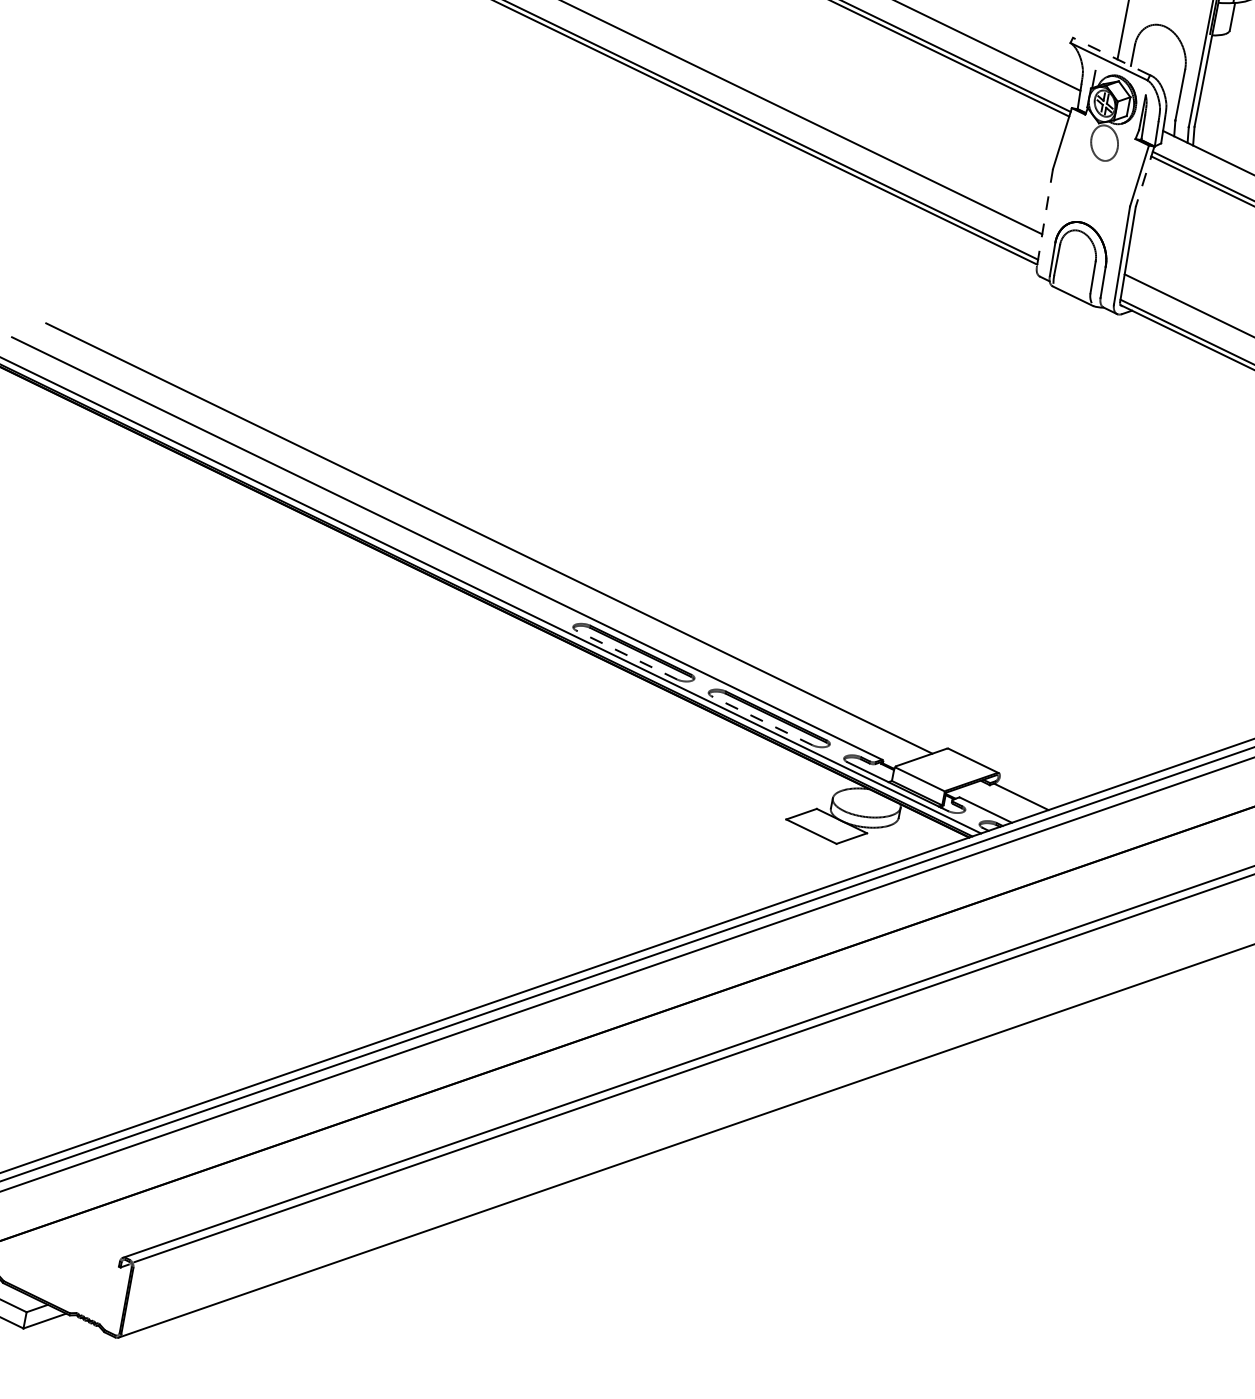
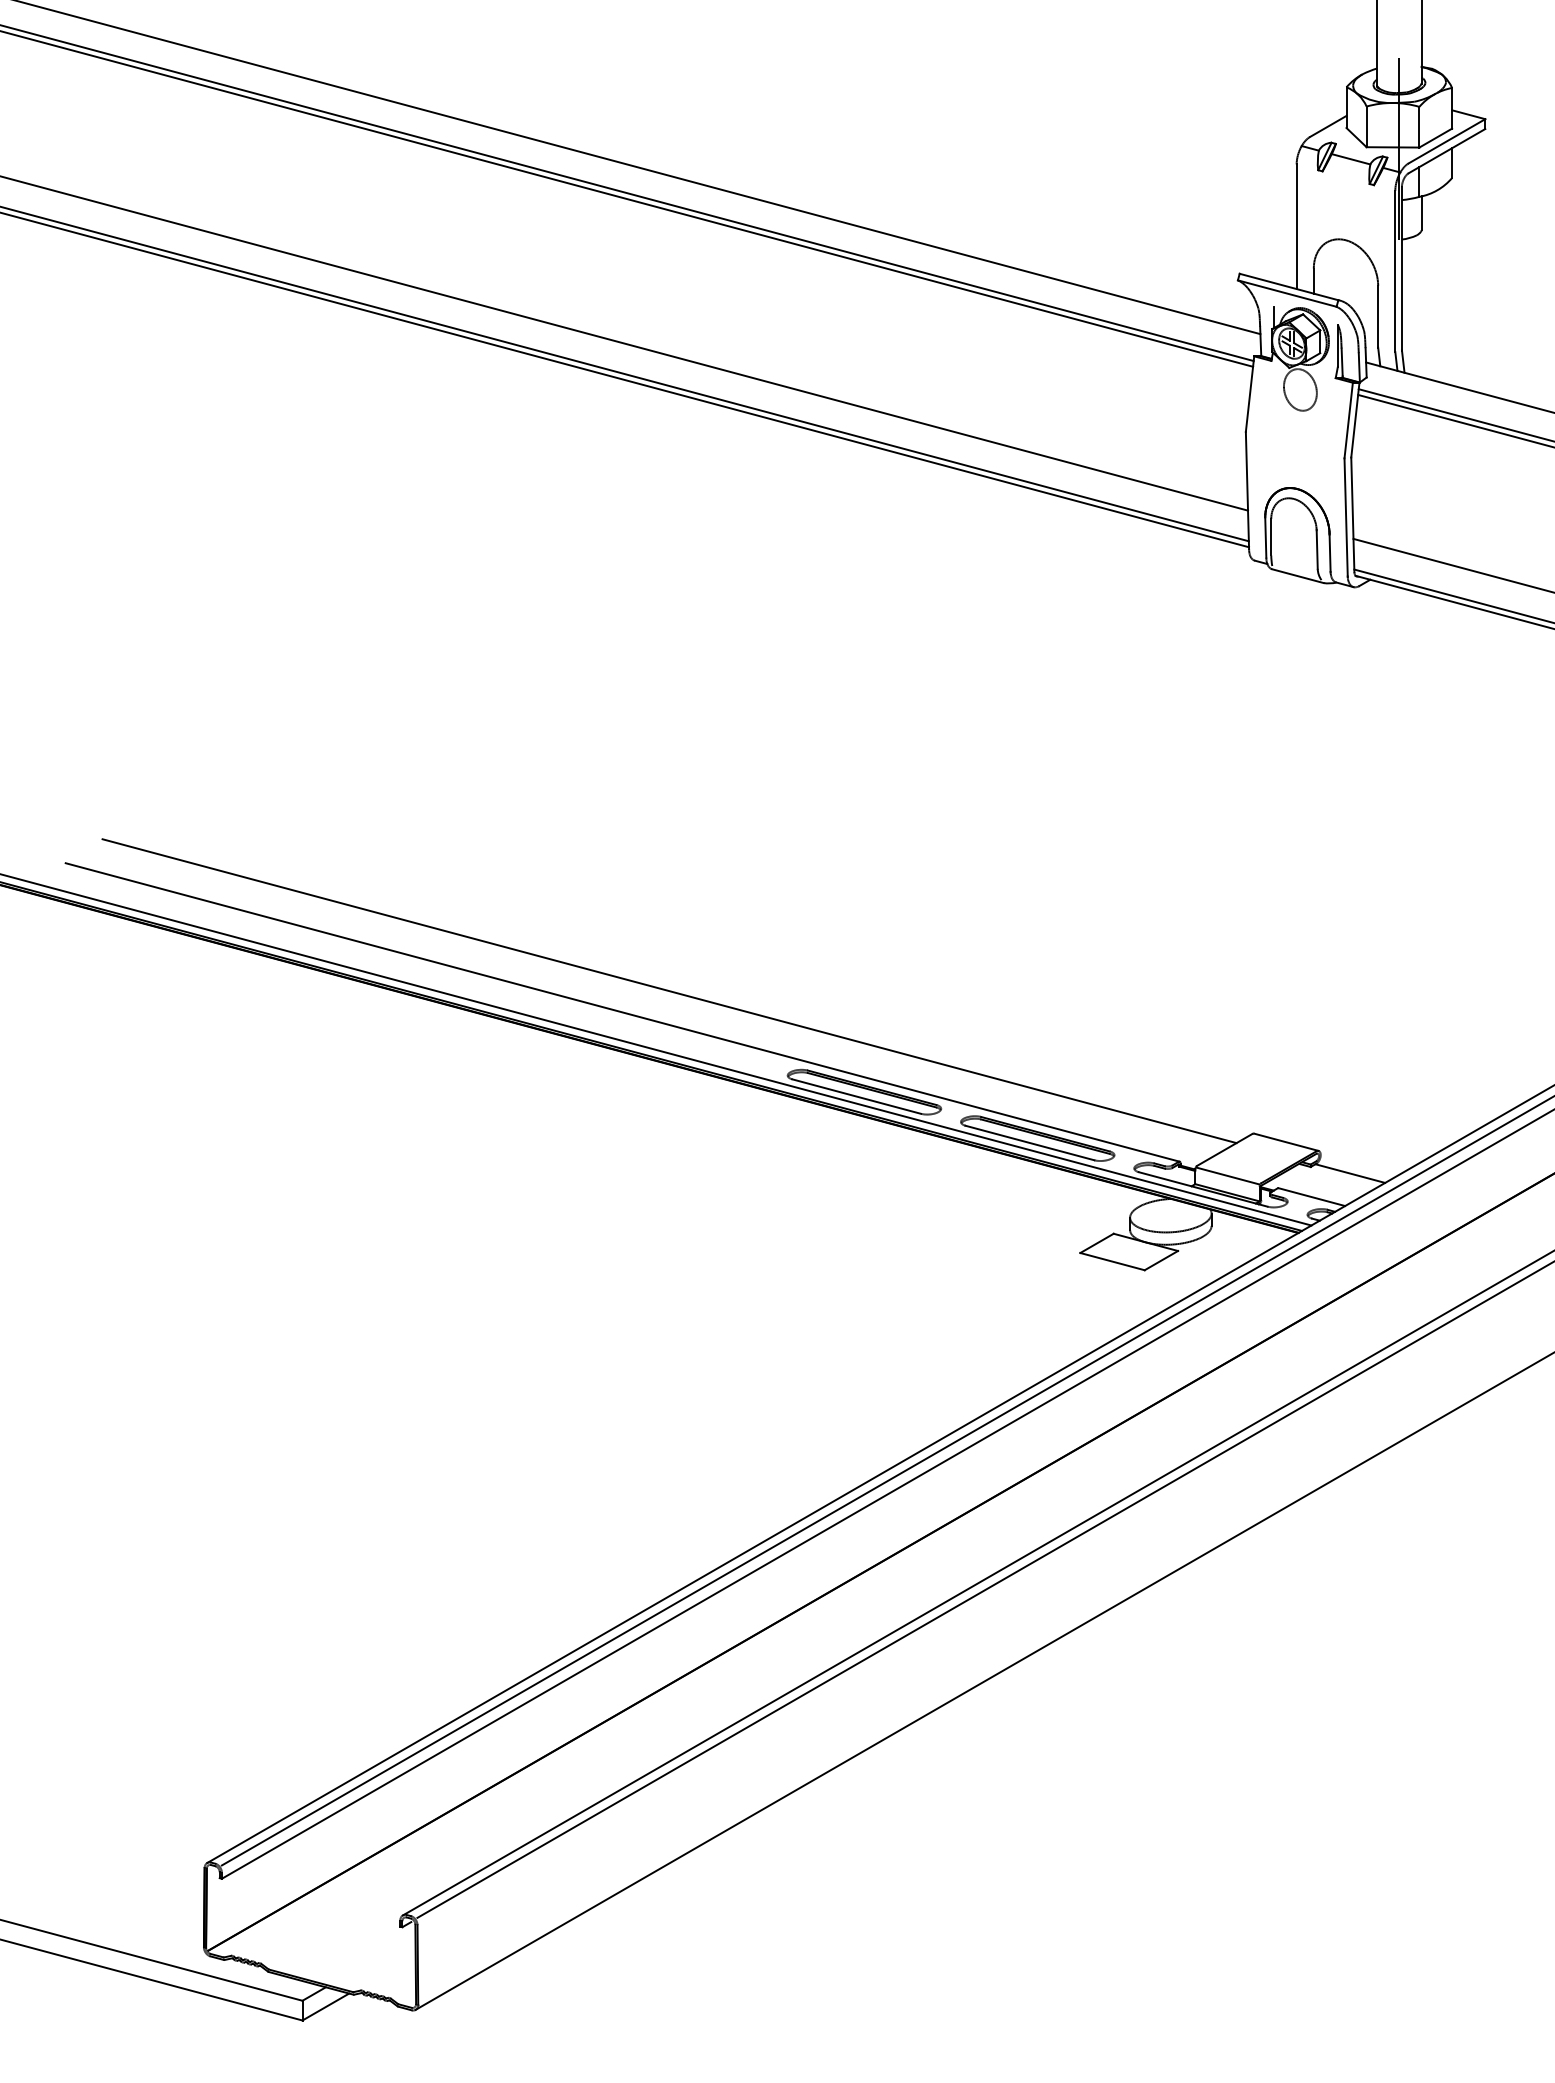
line: (1111, 56) -> (1288, 286), dashed -> solid
line: (1145, 177) -> (1355, 420), dashed -> solid
line: (1045, 217) -> (1247, 490), dashed -> solid
line: (626, 654) -> (856, 1096), dashed -> solid
line: (761, 720) -> (1029, 1142), dashed -> solid

